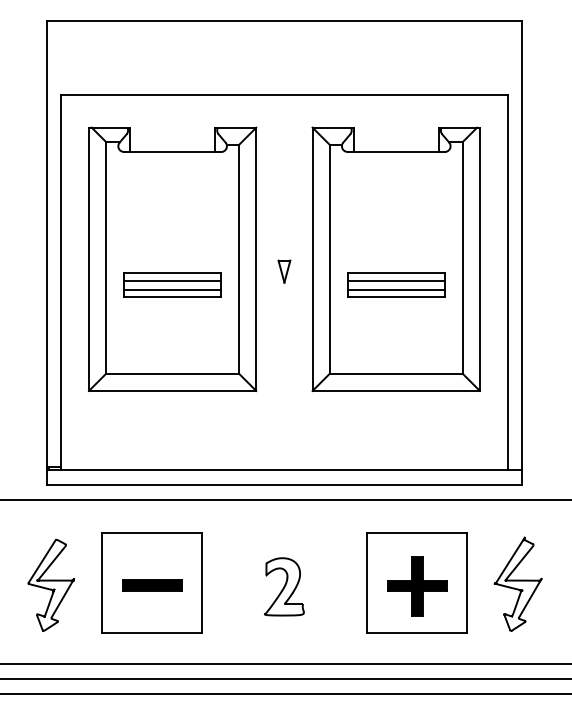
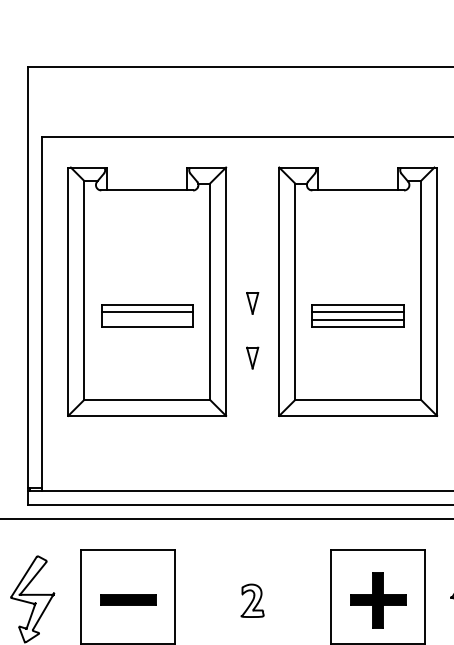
line: (172, 289) -> (147, 320), removed
part: (284, 329) -> (252, 357), added
part: (284, 586) -> (252, 600), size x0.6

